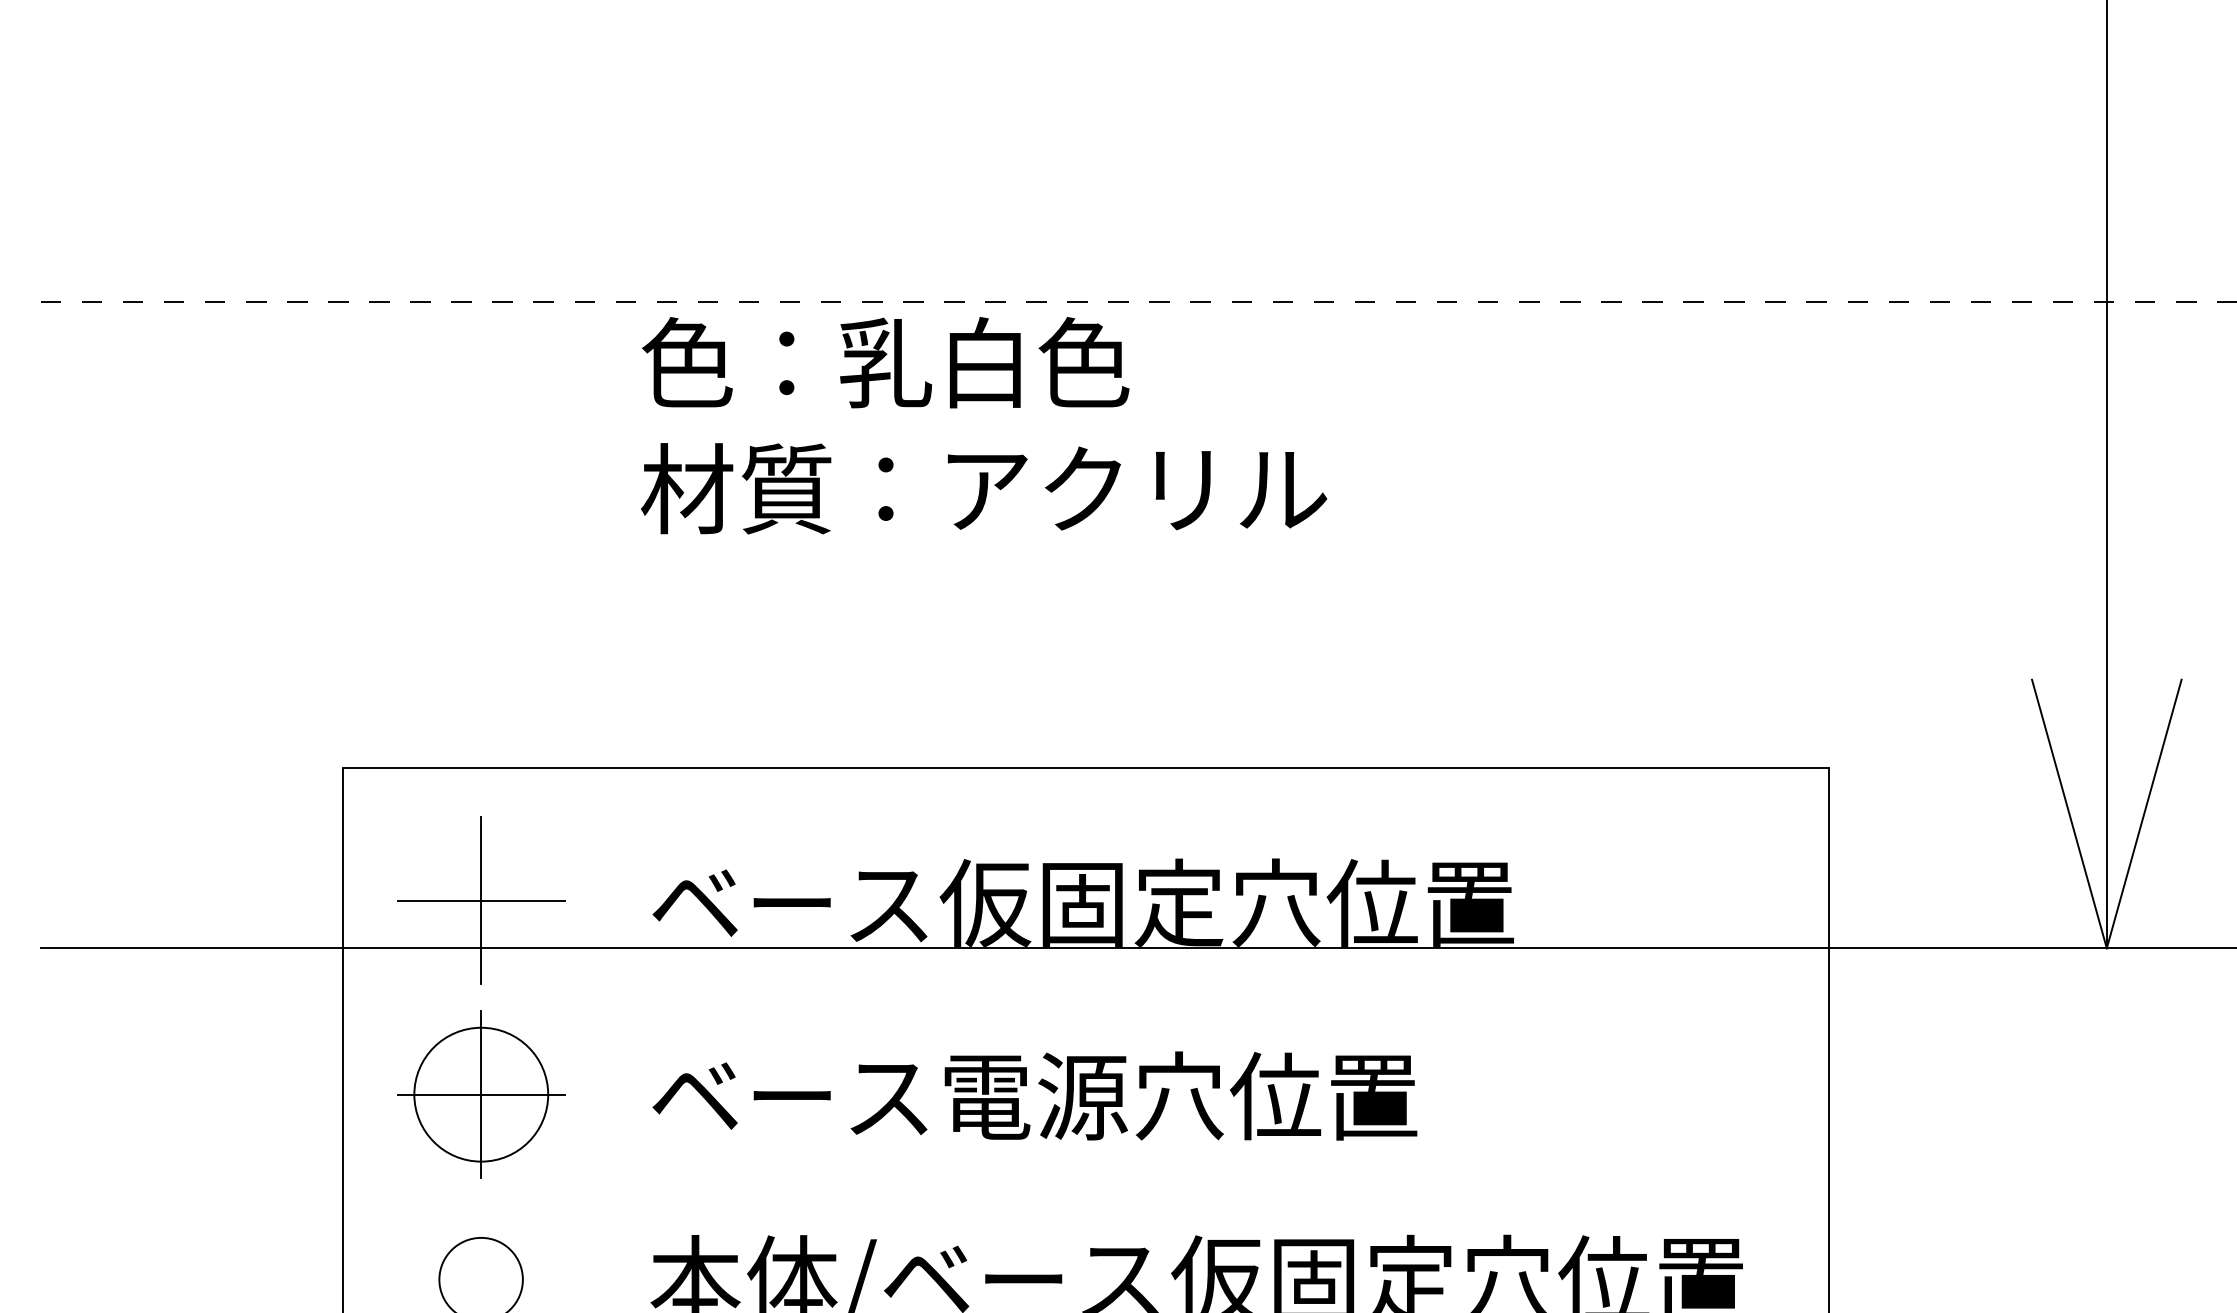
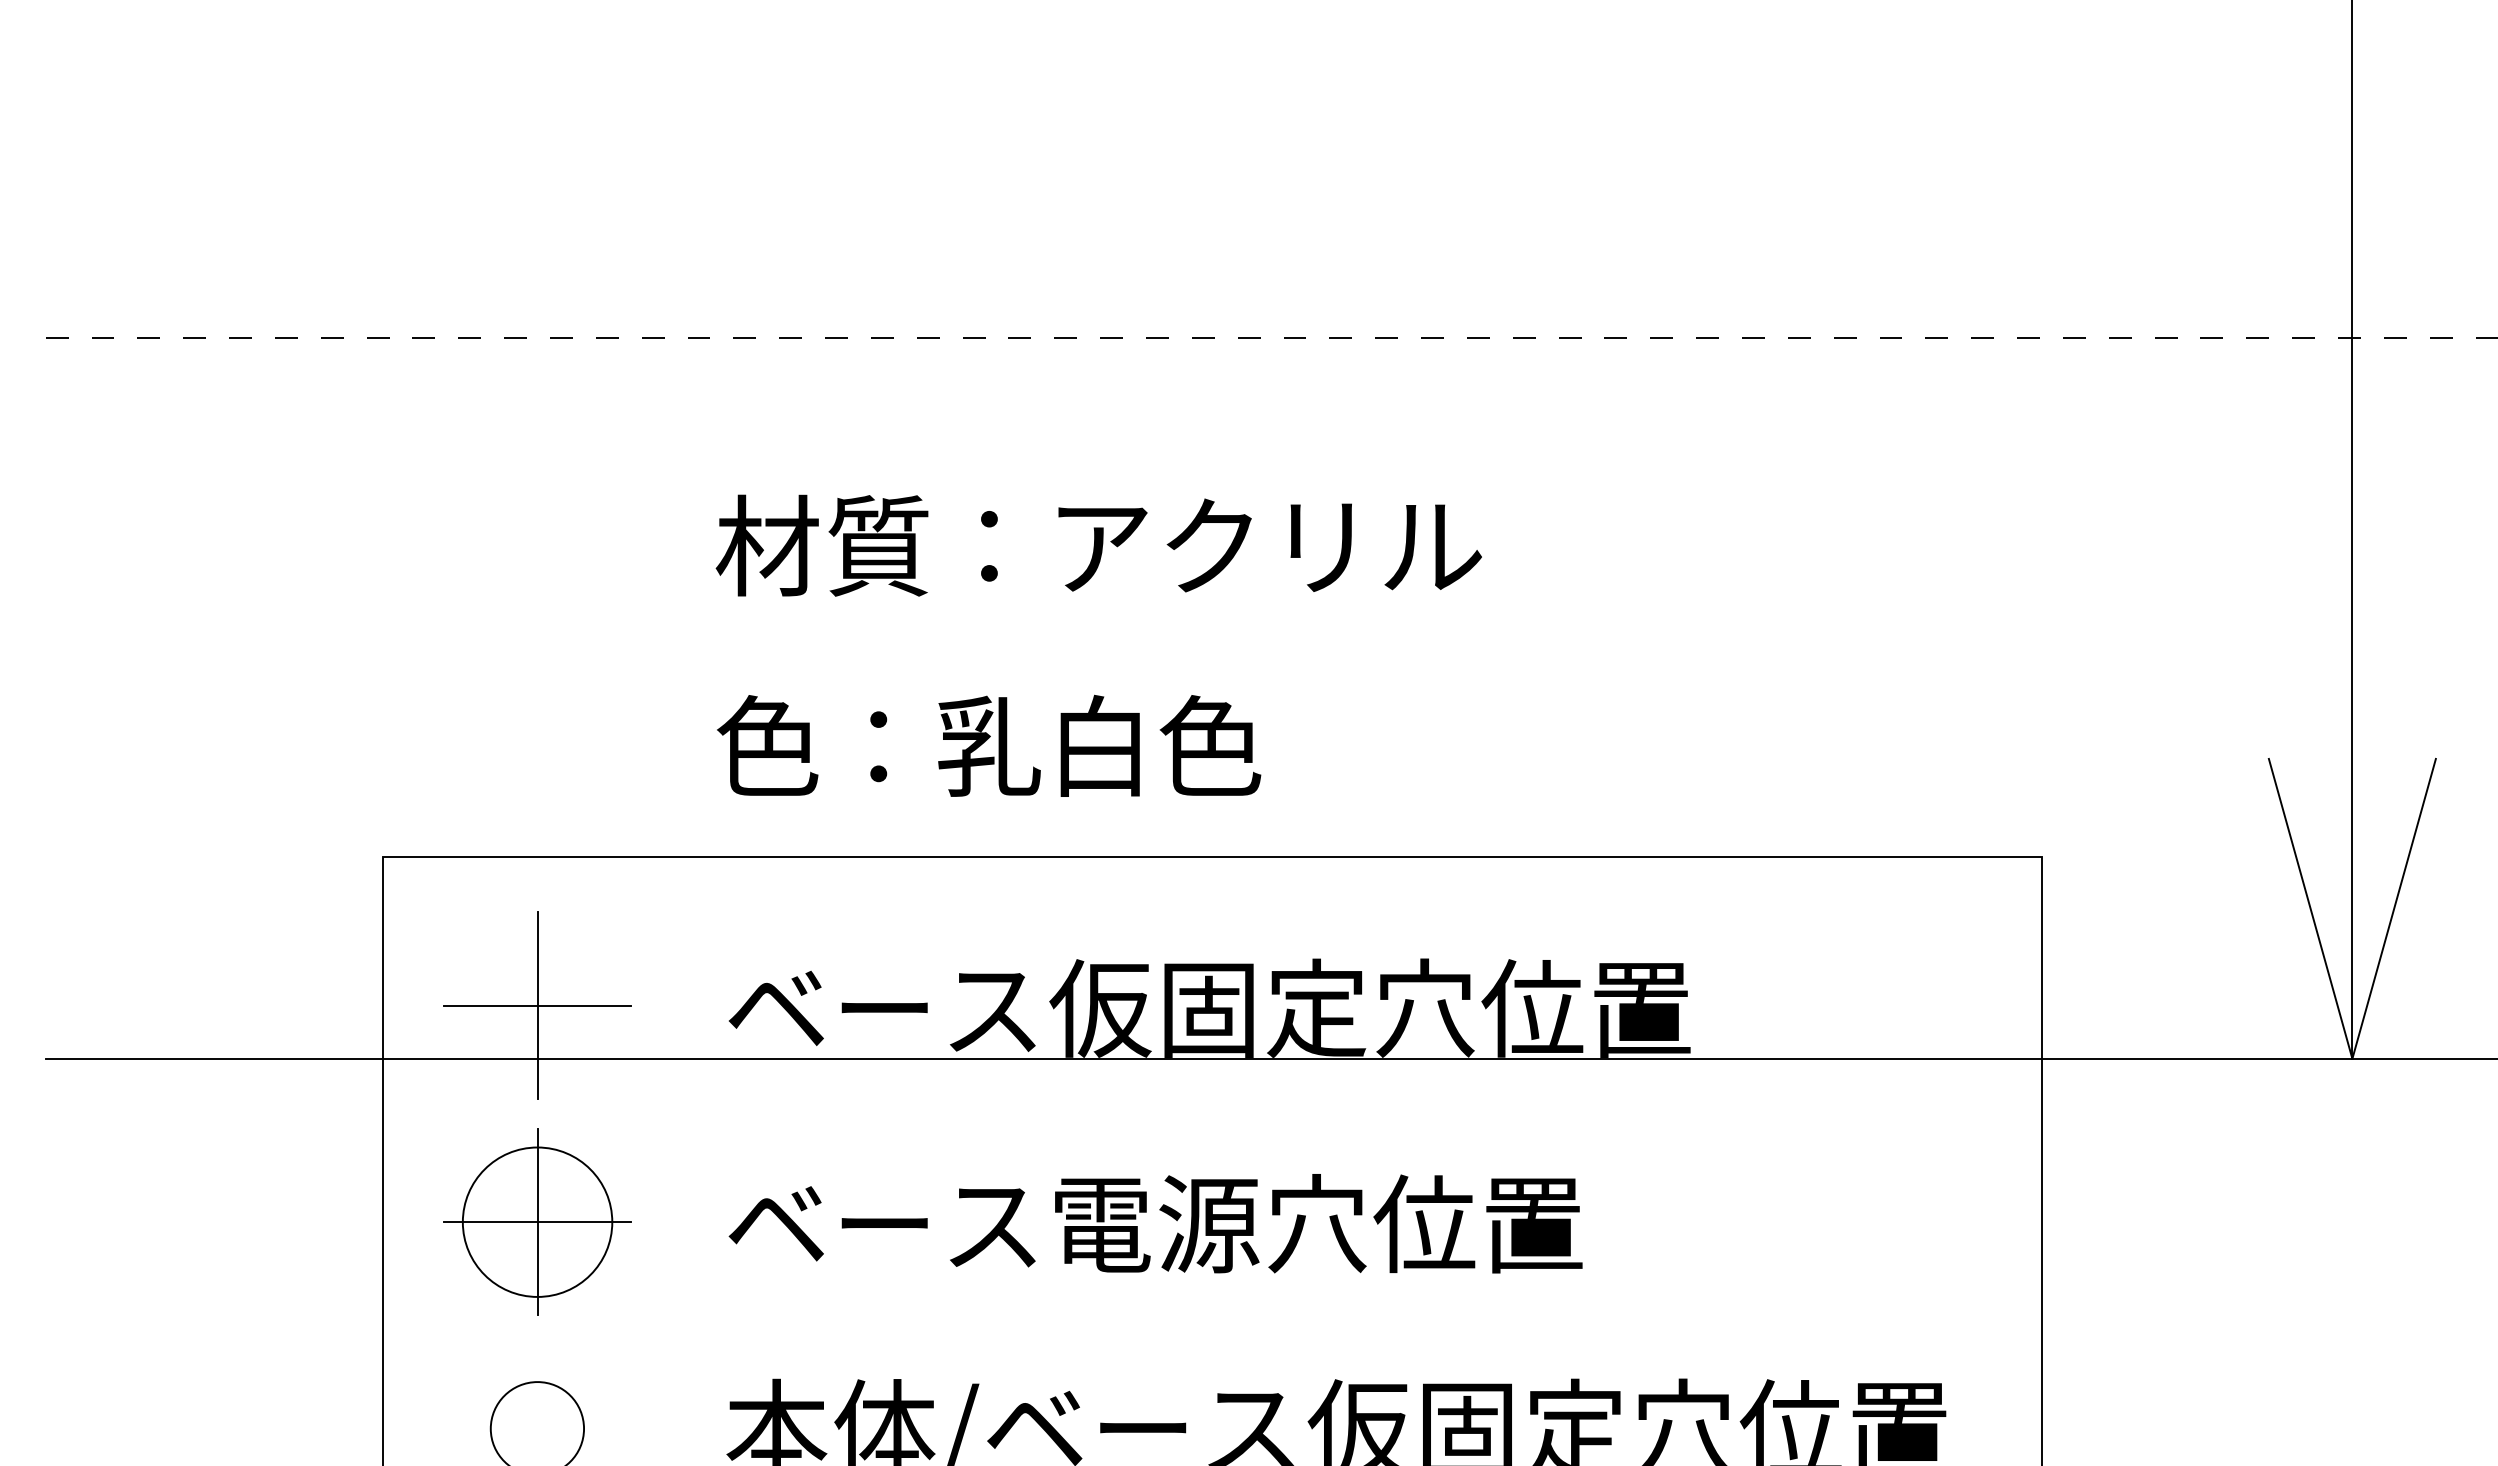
text: (886, 362) -> (989, 745), moved

